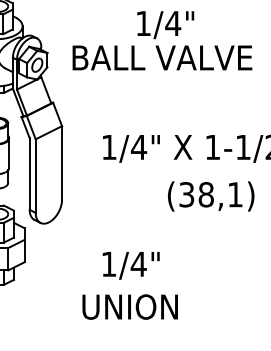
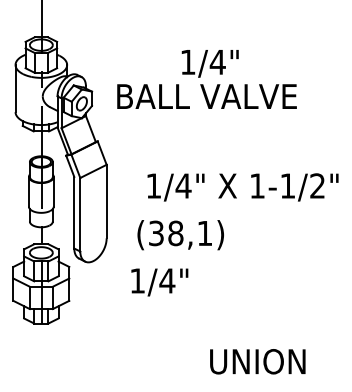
text: (210, 196) -> (180, 235), moved
text: (130, 265) -> (159, 282), moved
text: (129, 306) -> (257, 361), moved

